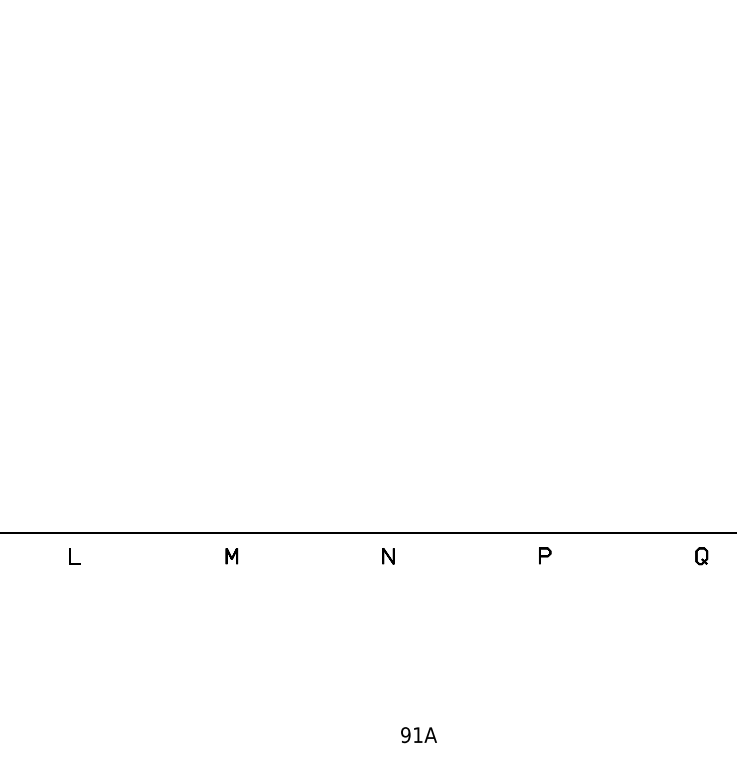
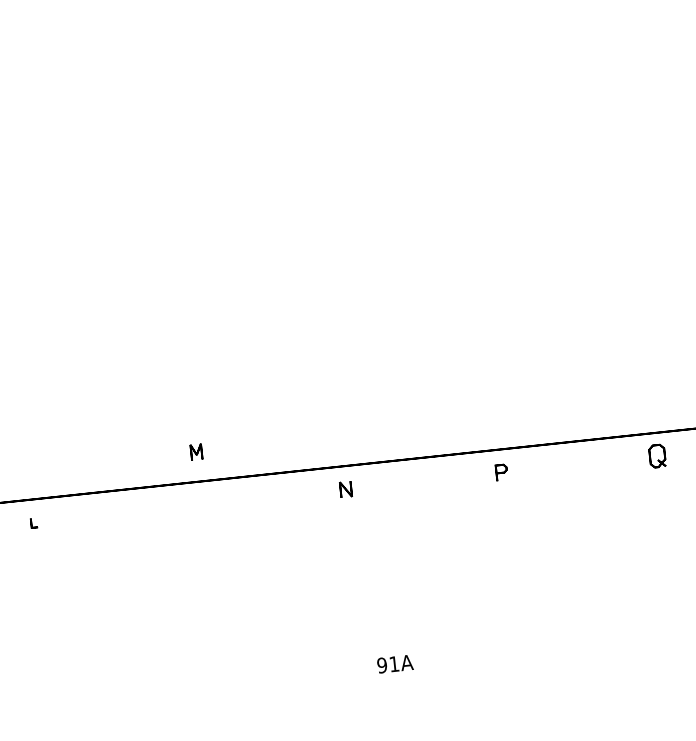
part: (74, 556) -> (33, 523), size x0.6
part: (231, 556) -> (196, 452), moved
part: (701, 556) -> (657, 456), size x1.4

